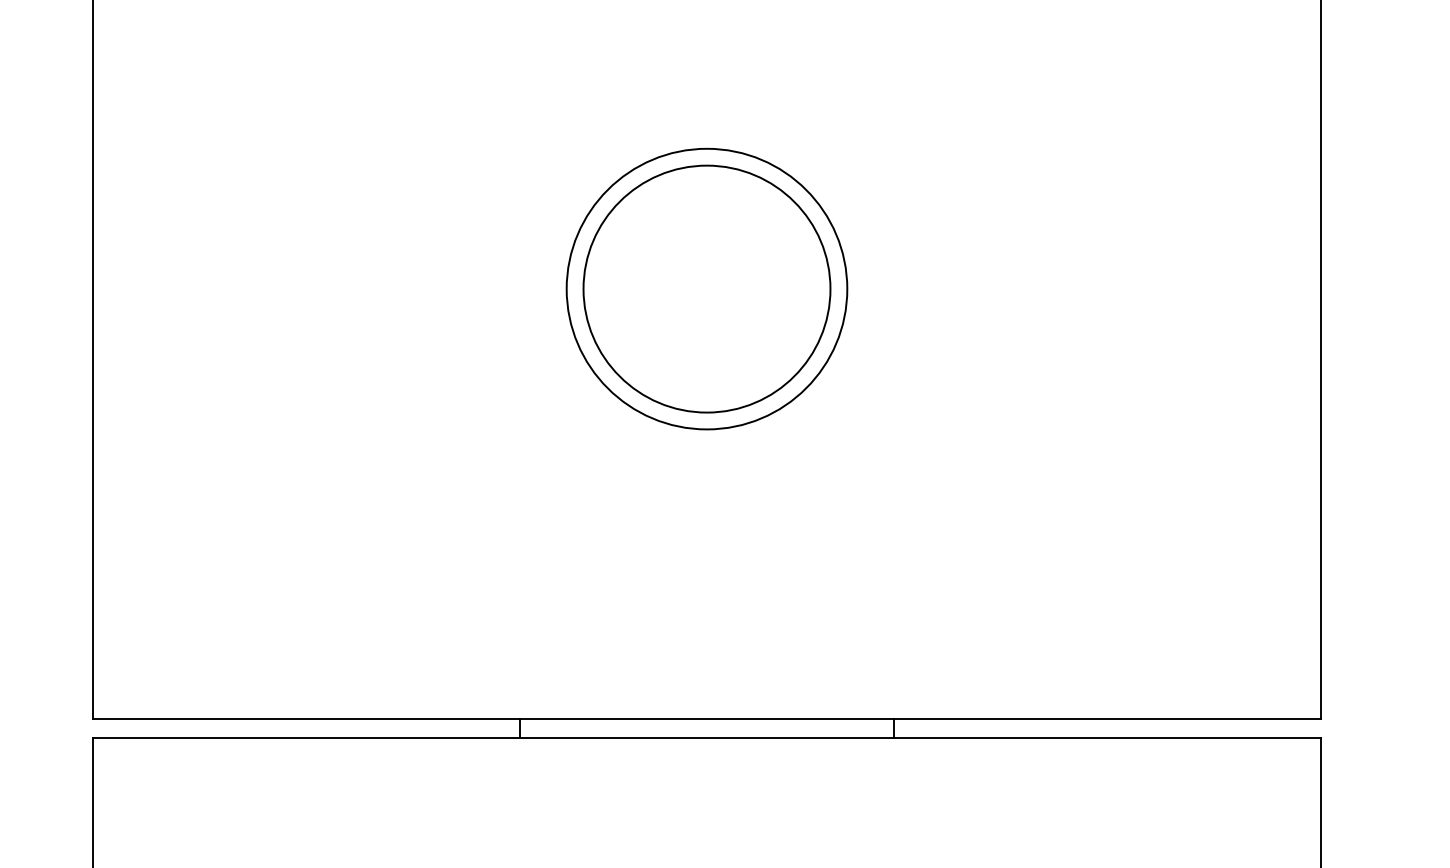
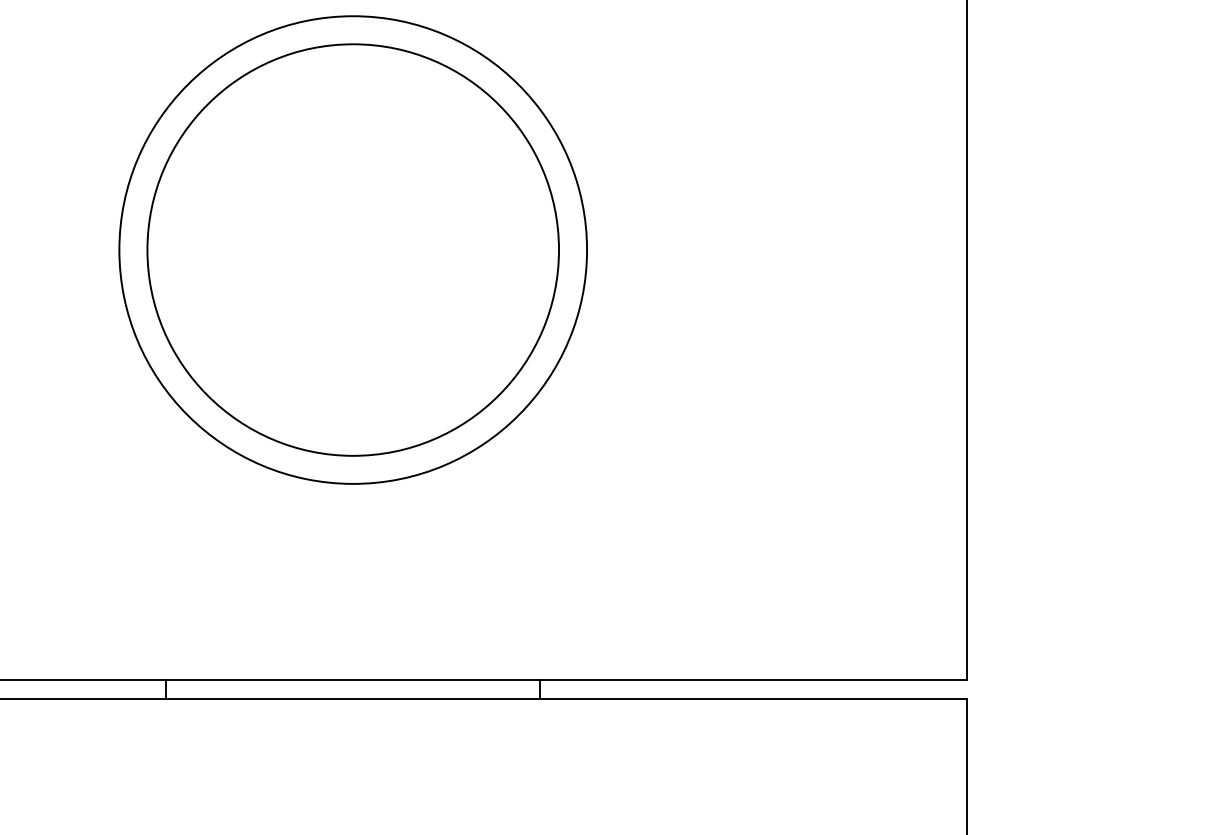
circle: (706, 288) -> (352, 249), size x1.67
circle: (706, 288) -> (352, 249), size x1.67

